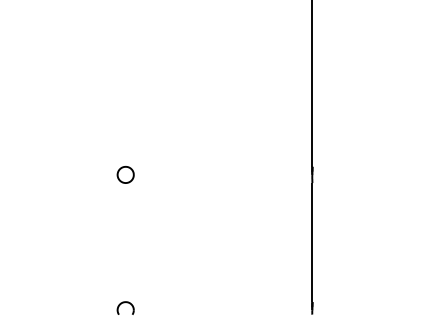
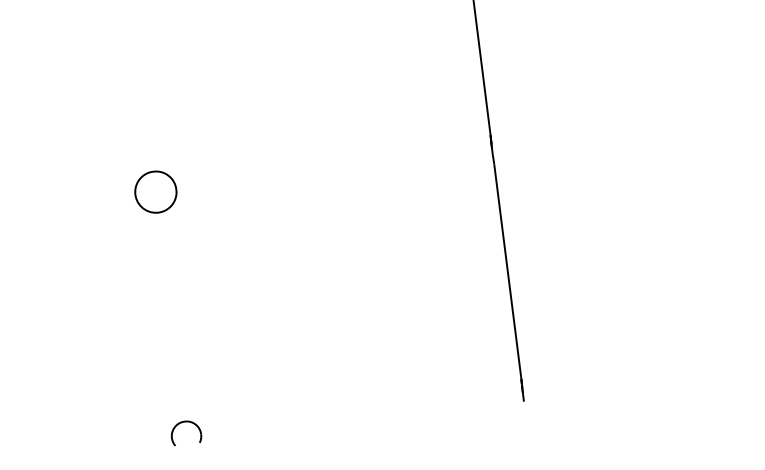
part: (125, 174) -> (155, 191), size x1.4

